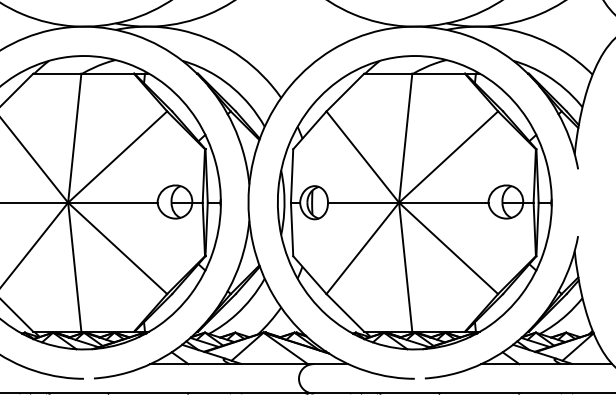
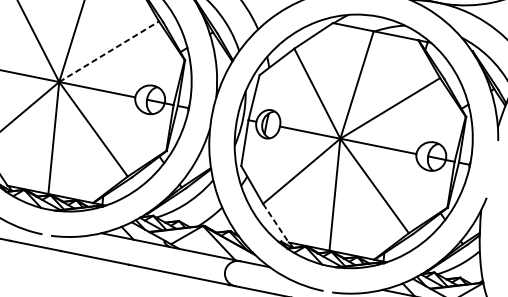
line: (118, 156) -> (109, 51), solid -> dashed
line: (345, 312) -> (276, 222), solid -> dashed

